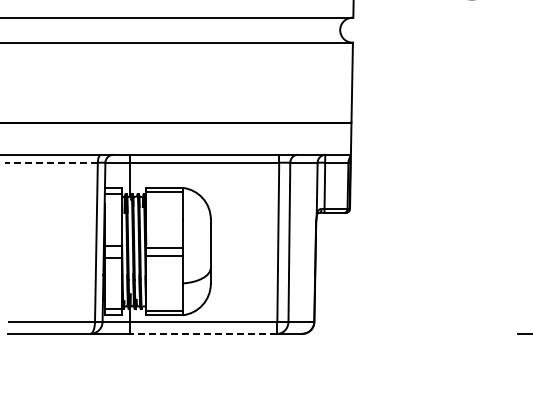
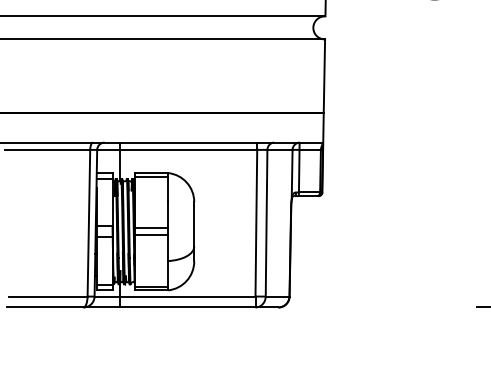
line: (50, 162) -> (46, 149), dashed -> solid
line: (203, 333) -> (187, 307), dashed -> solid

